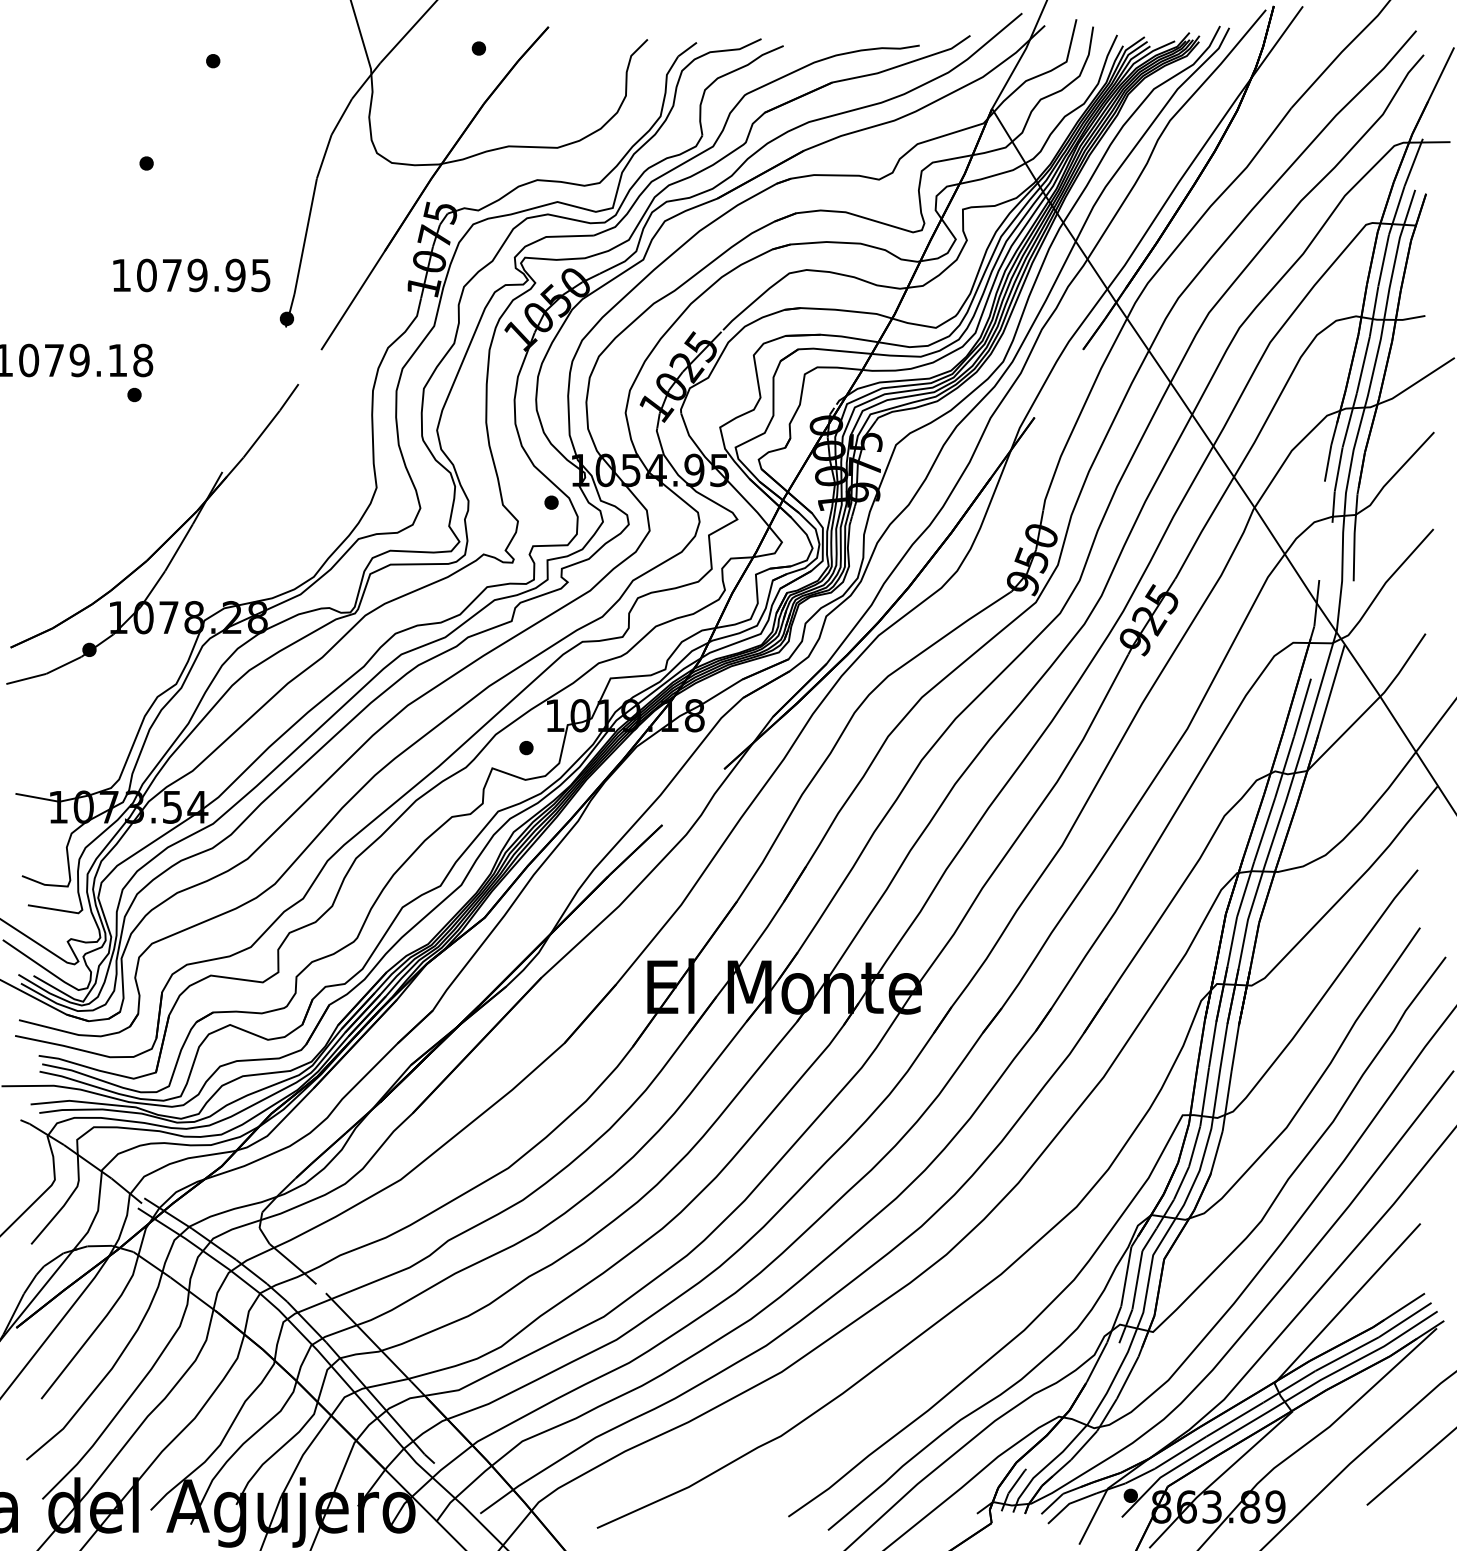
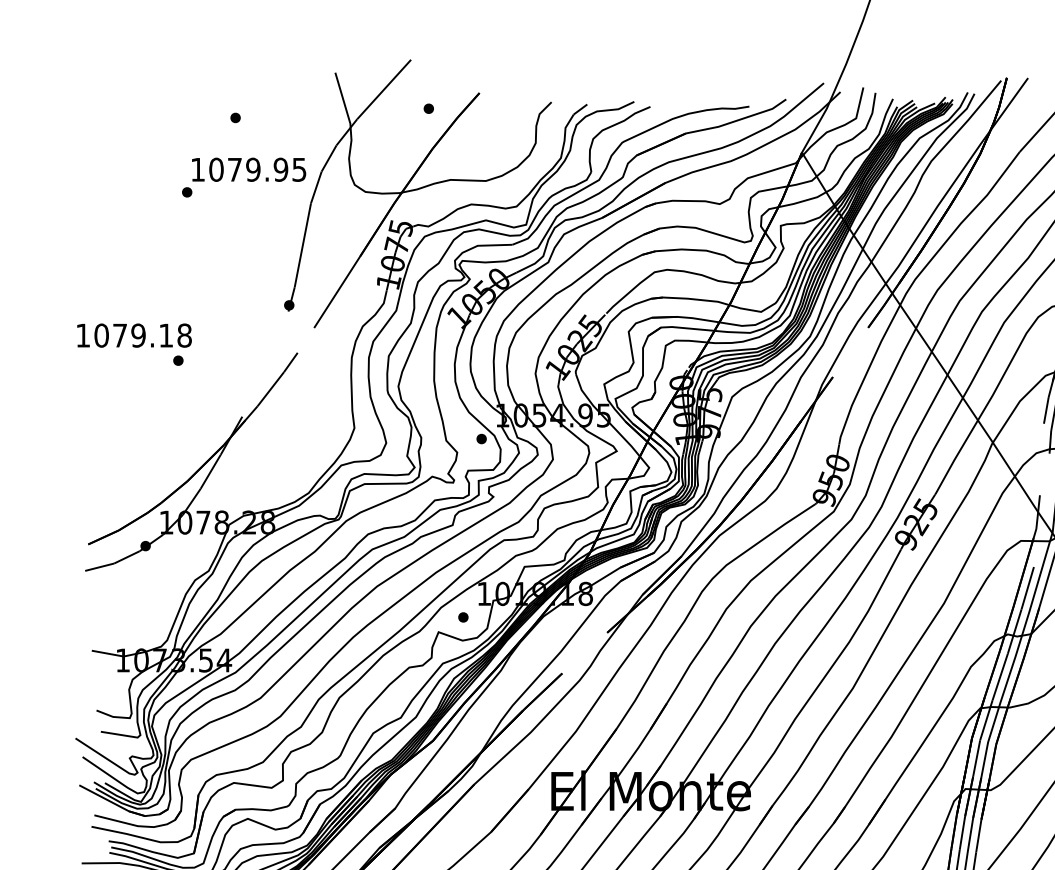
text: (191, 275) -> (248, 169), moved

